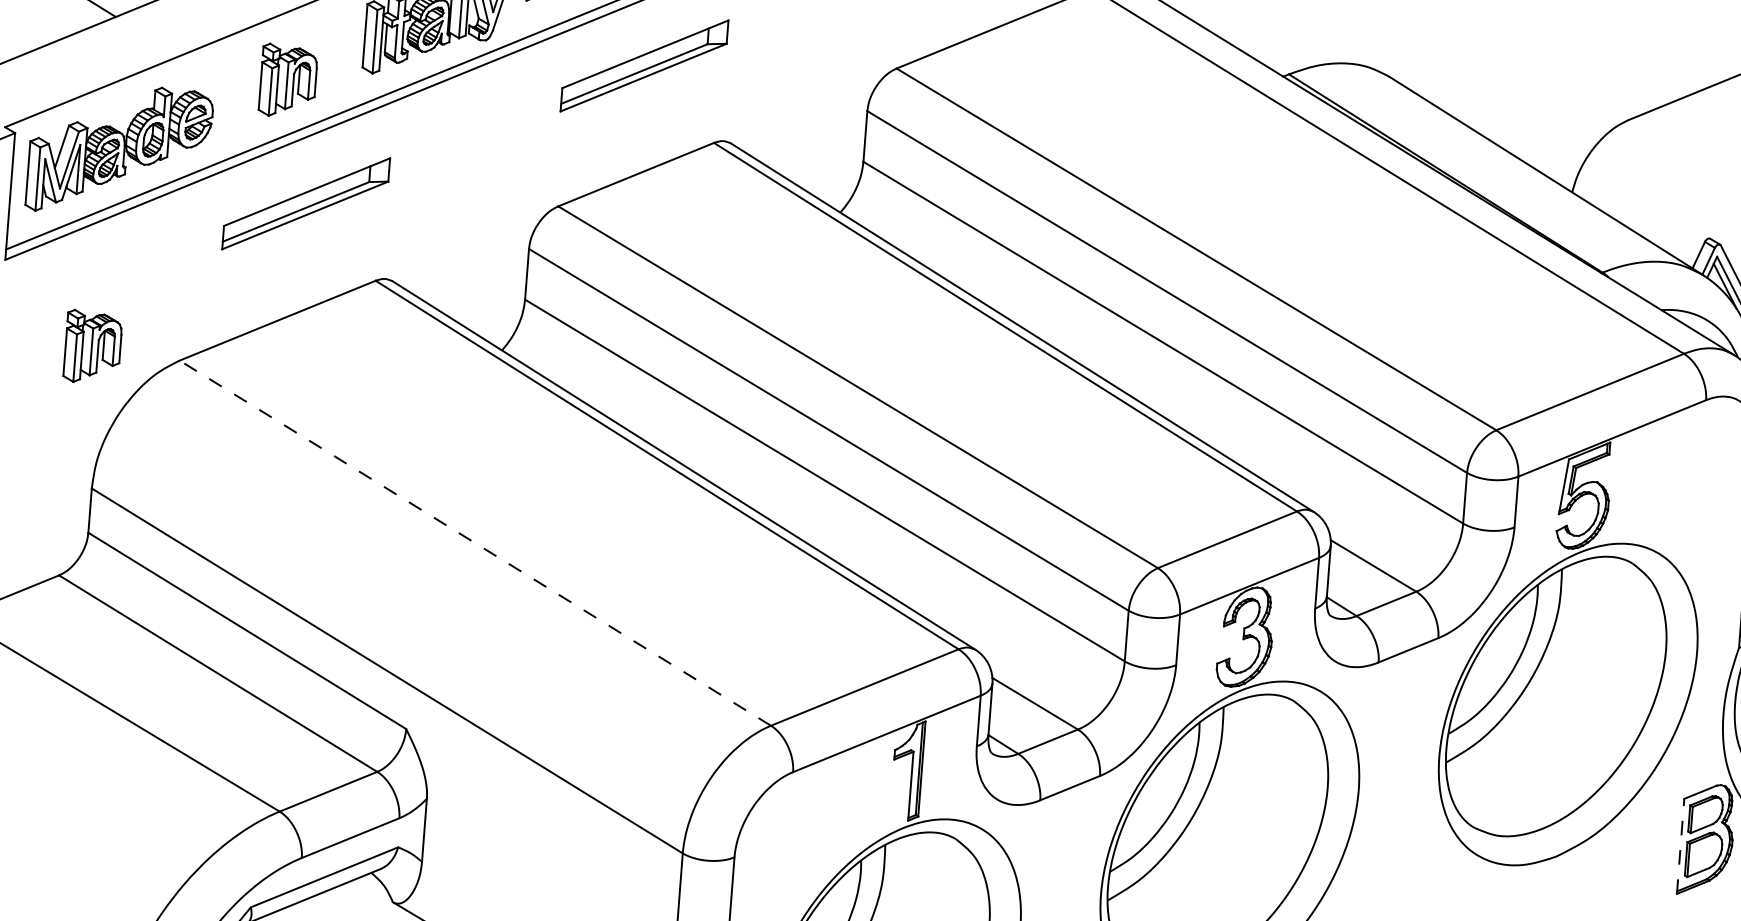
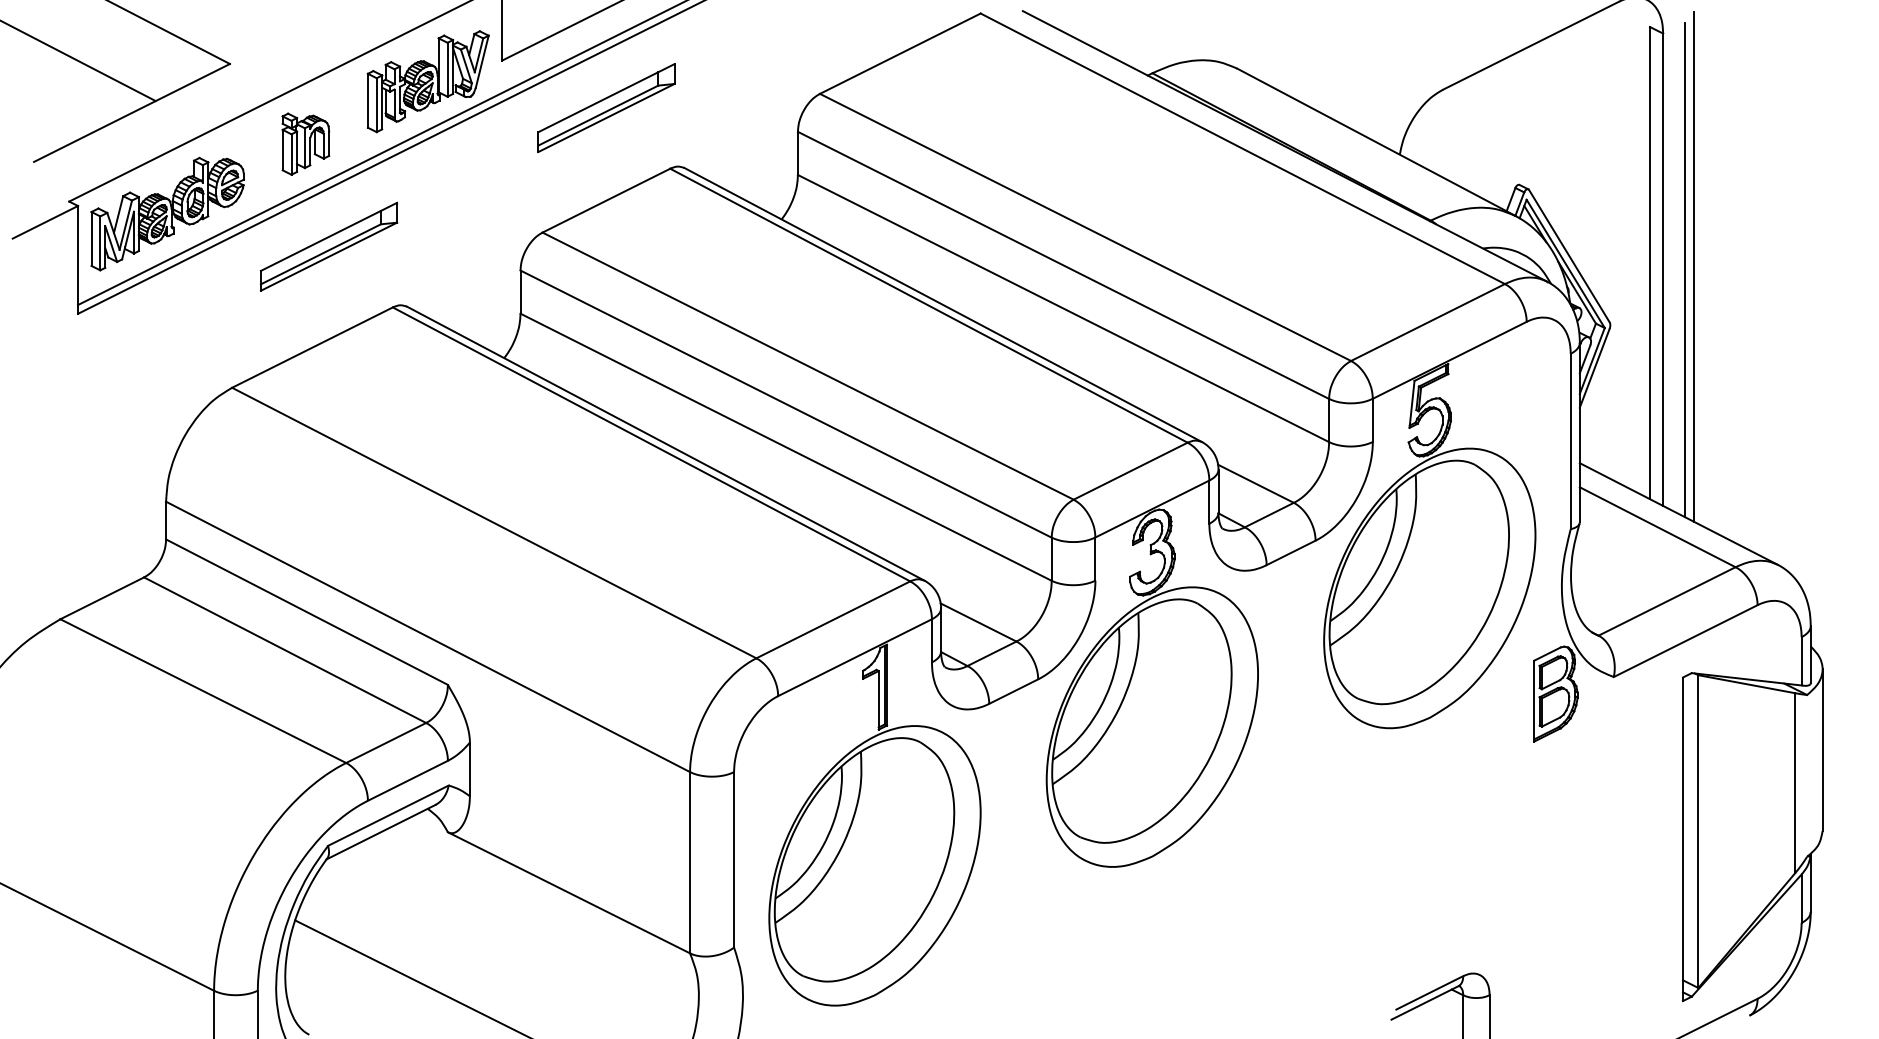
part: (92, 346) -> (157, 381), removed
line: (475, 543) -> (494, 523), dashed -> solid
line: (1681, 845) -> (1534, 700), dashed -> solid

